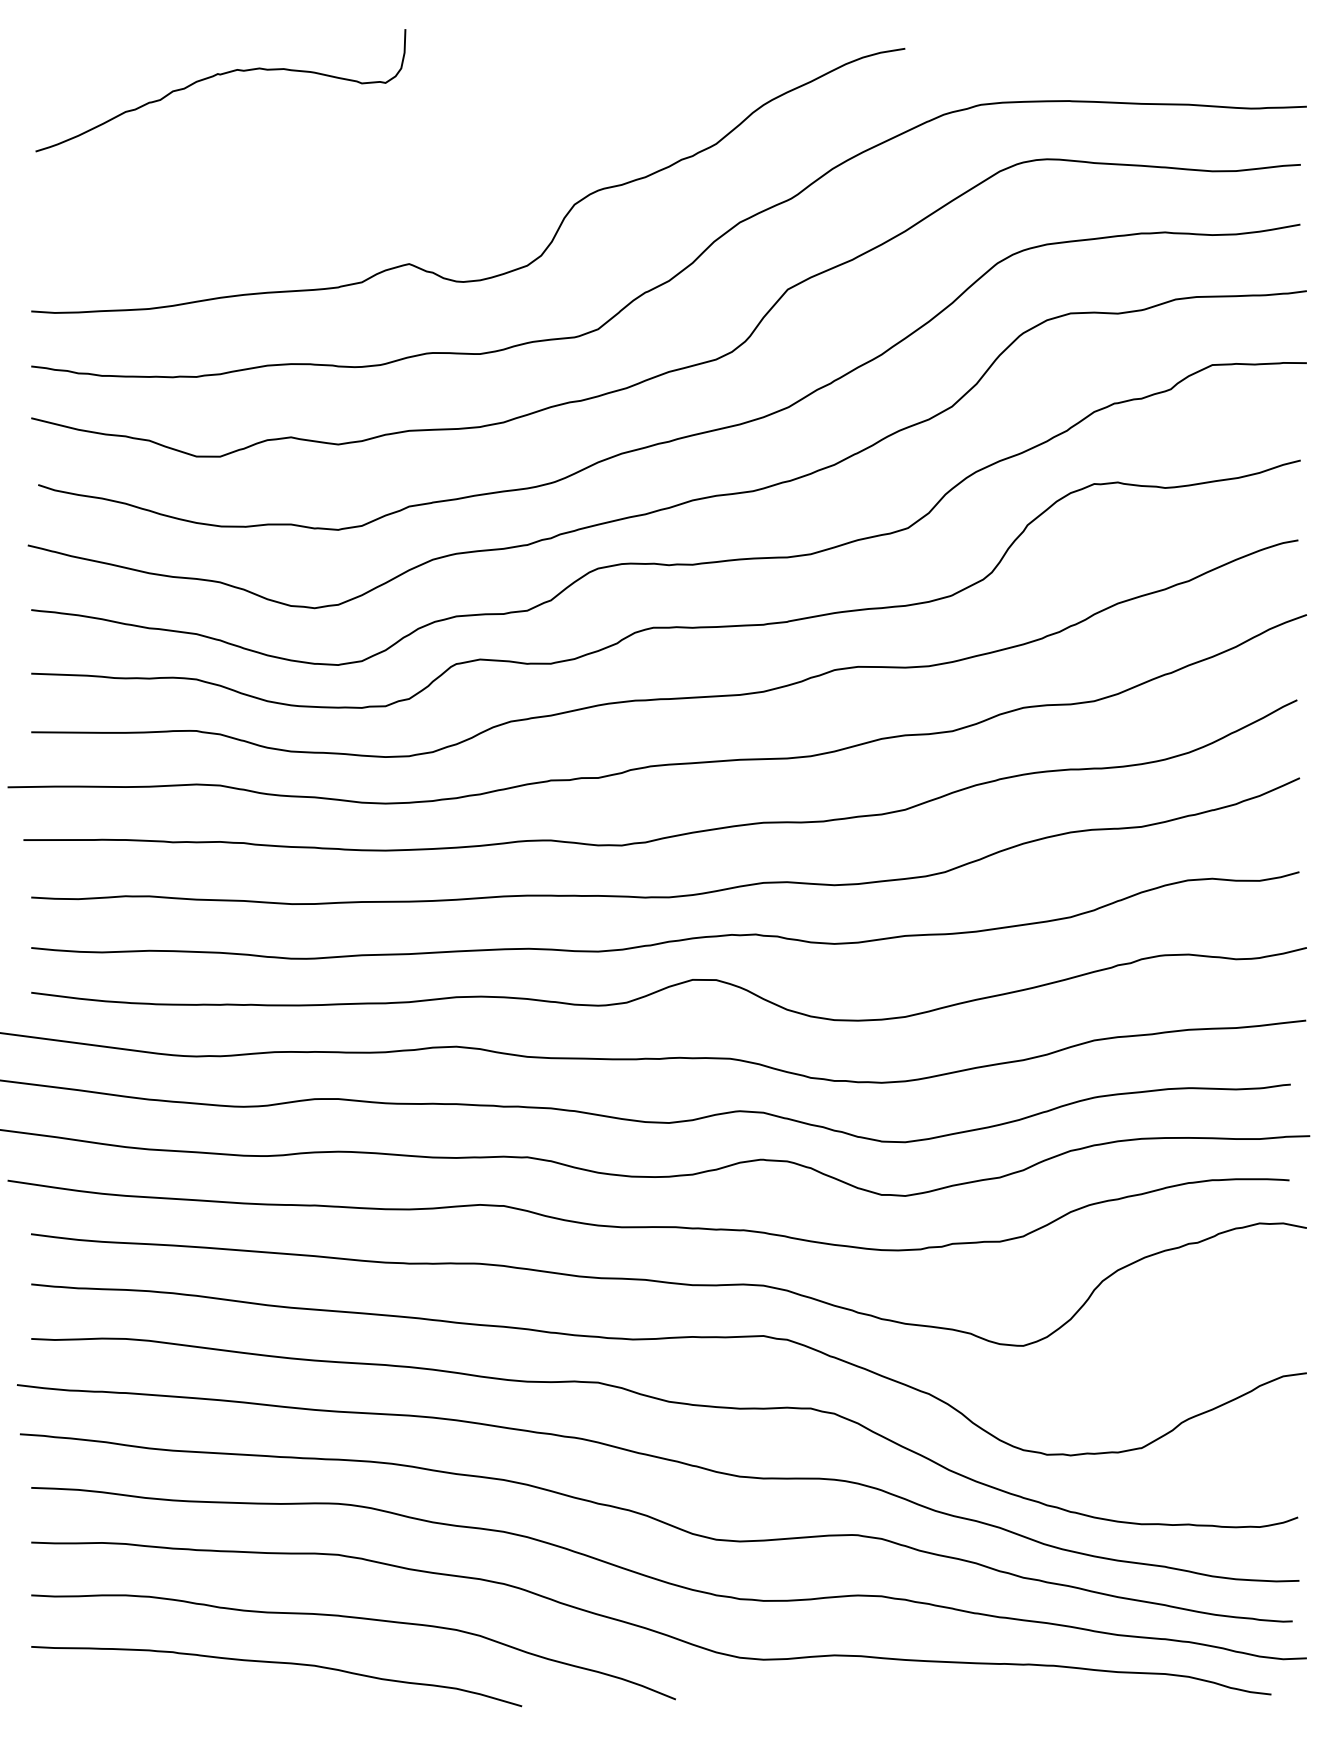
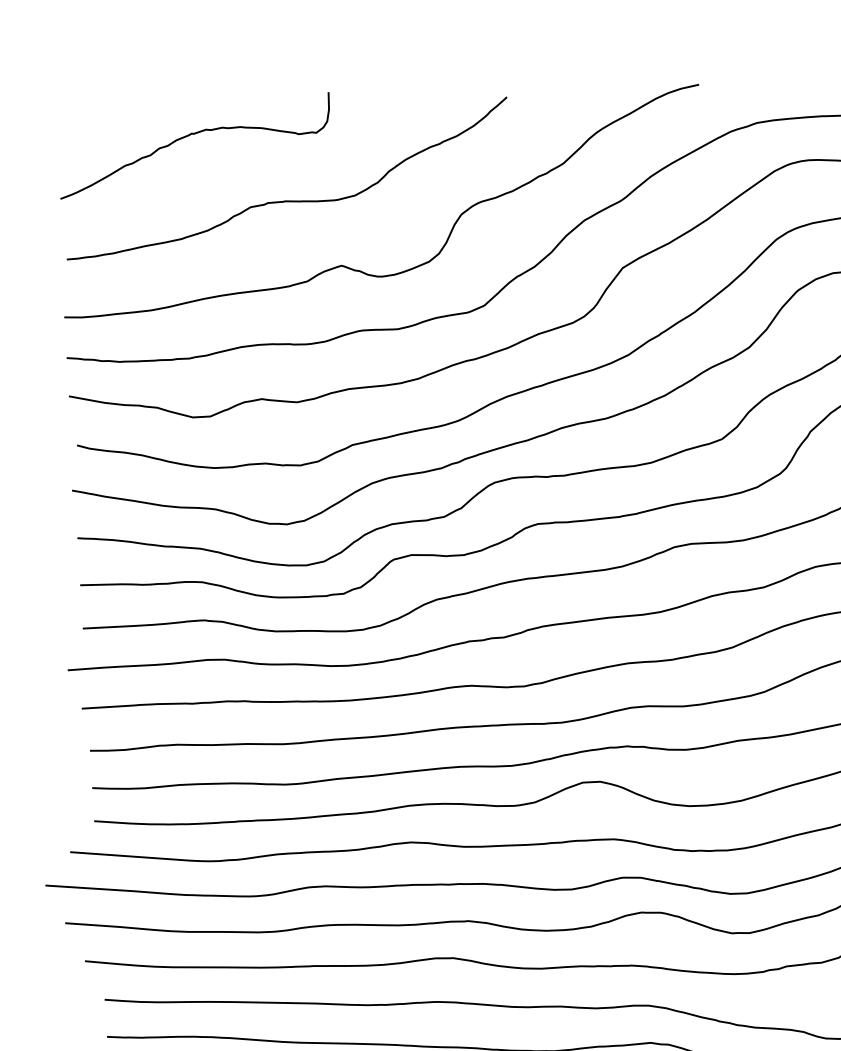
curve: (339, 171) -> (286, 200), added

